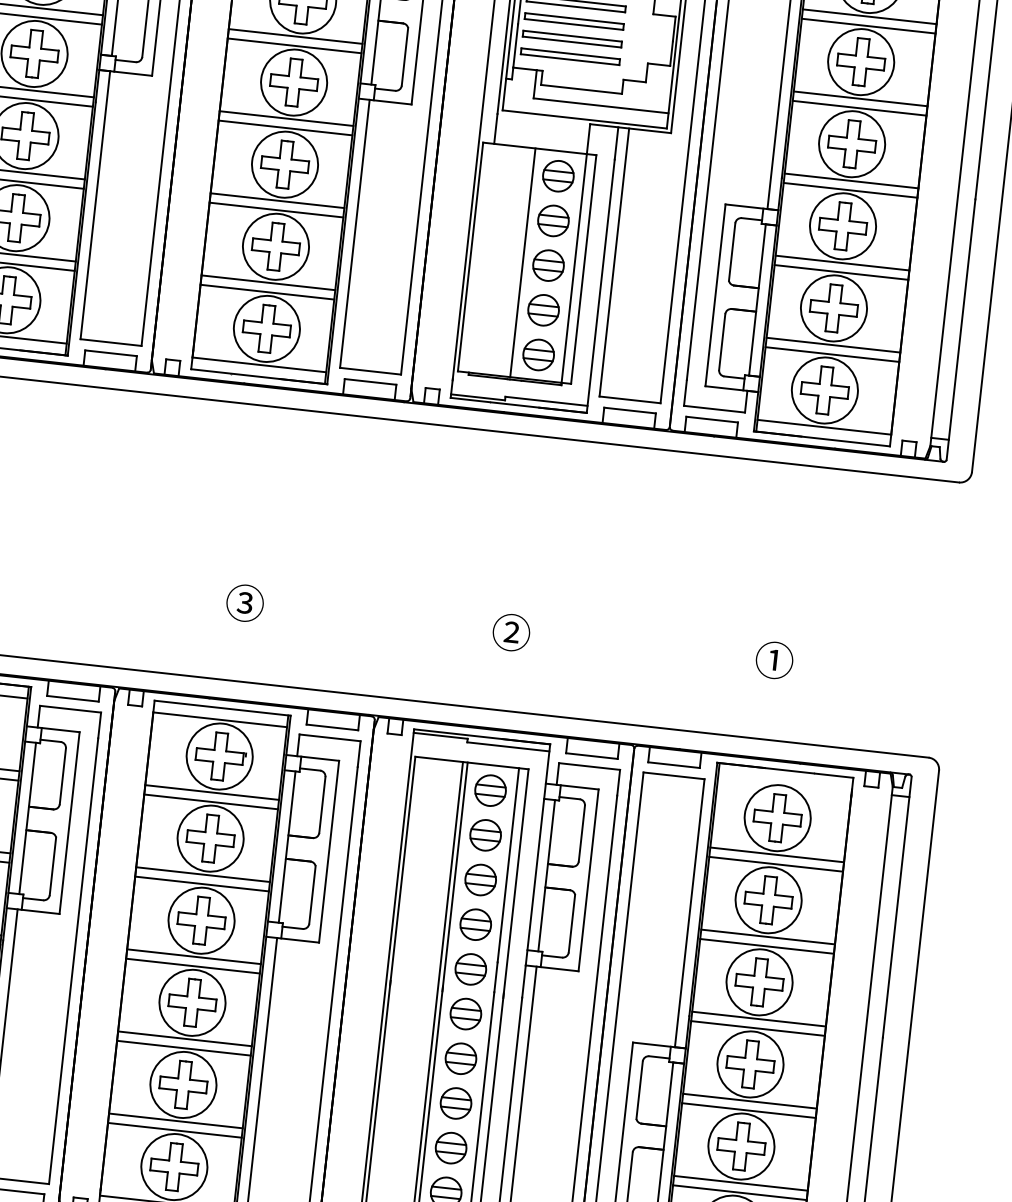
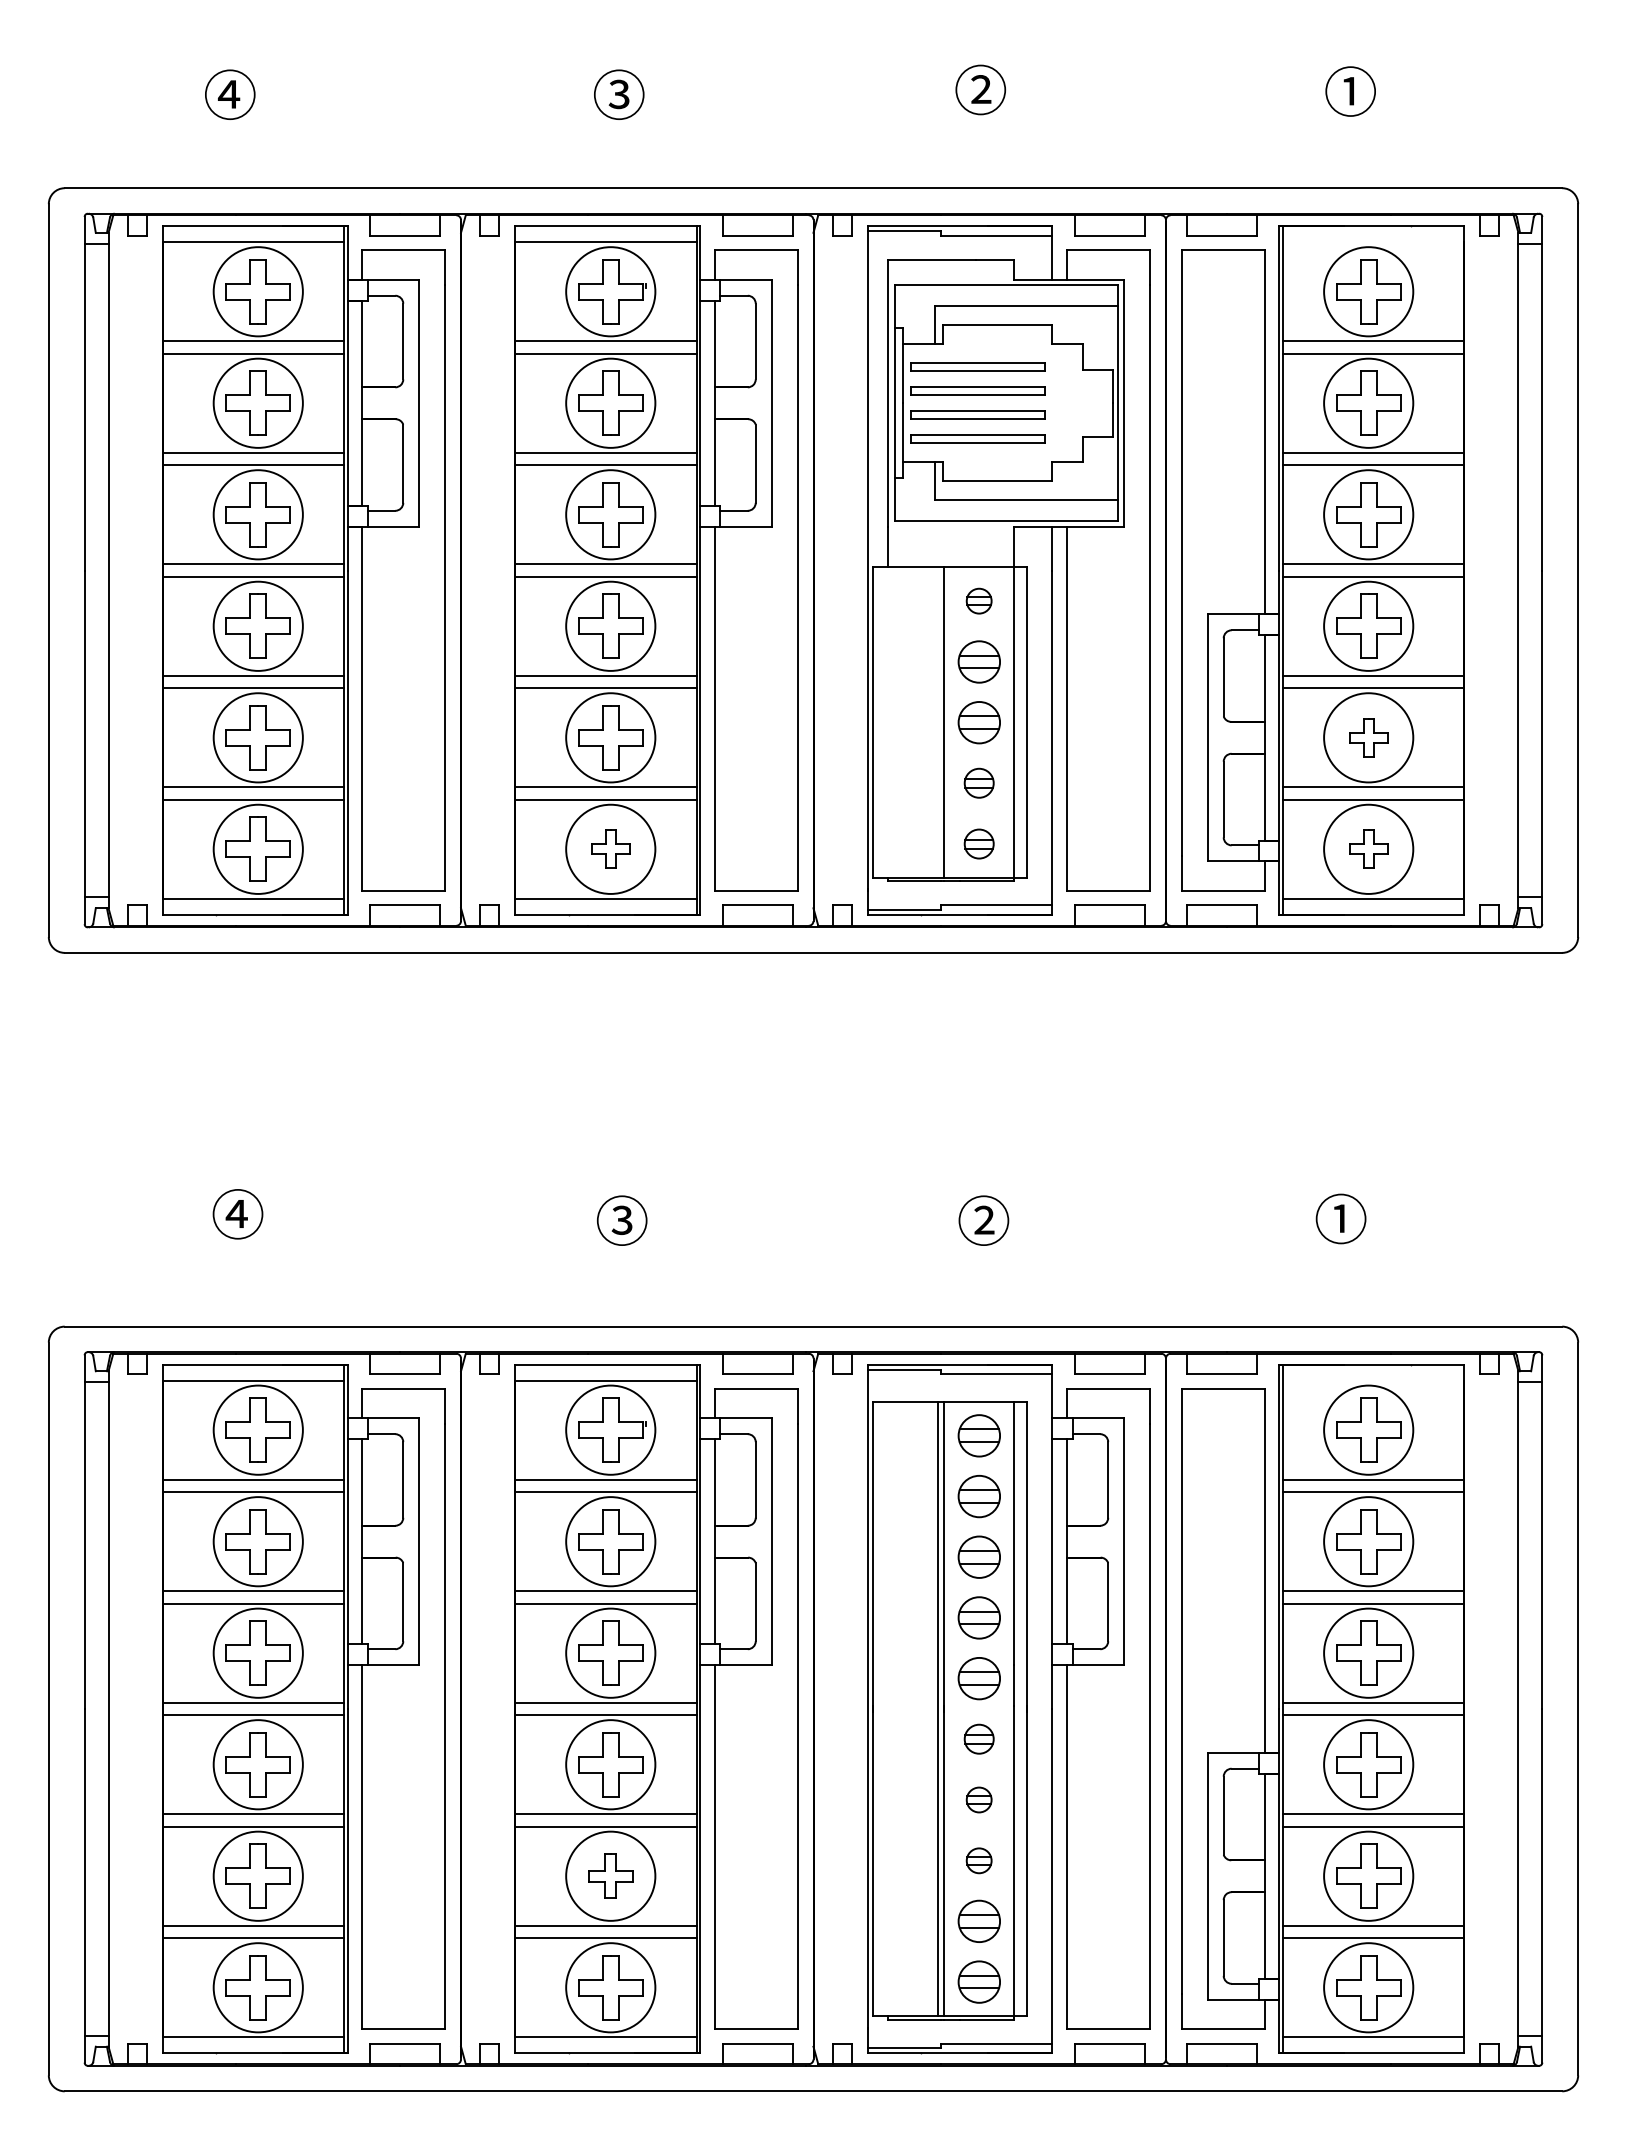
part: (557, 175) -> (978, 600), size x0.6
part: (833, 308) -> (1368, 737), size x0.6
part: (543, 309) -> (978, 782), size x0.7
part: (266, 328) -> (610, 848), size x0.6
part: (538, 354) -> (978, 843), size x0.7
part: (824, 389) -> (1368, 848), size x0.6
part: (465, 1013) -> (978, 1738), size x0.7
part: (460, 1058) -> (978, 1799), size x0.6
part: (183, 1084) -> (610, 1875), size x0.7
part: (455, 1103) -> (978, 1860), size x0.6

